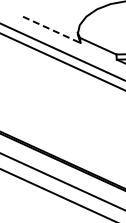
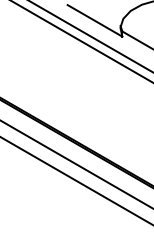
line: (52, 29) -> (95, 20), dashed -> solid

